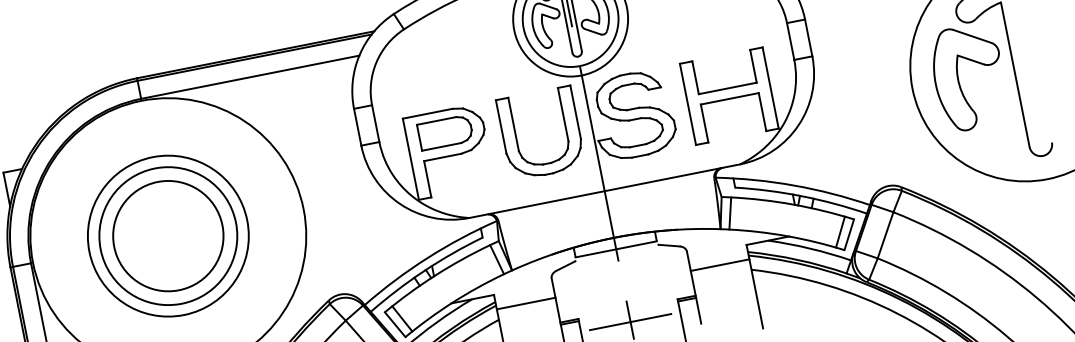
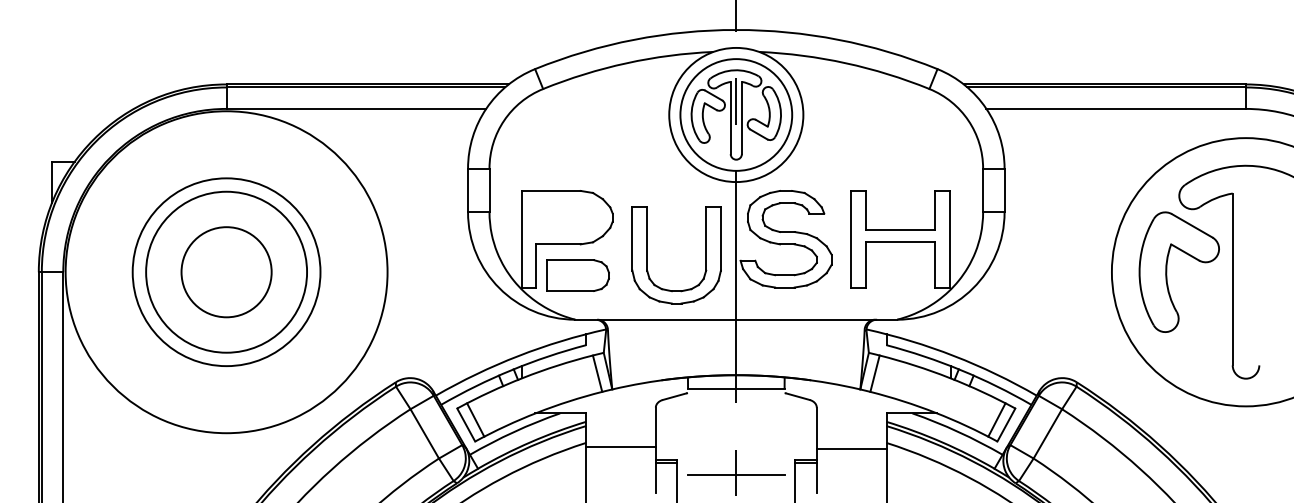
part: (444, 132) -> (577, 275), moved
part: (516, 138) -> (647, 255), moved
circle: (168, 235) -> (226, 271), size x0.7
line: (719, 265) -> (851, 448), moved
line: (525, 303) -> (620, 446), moved

